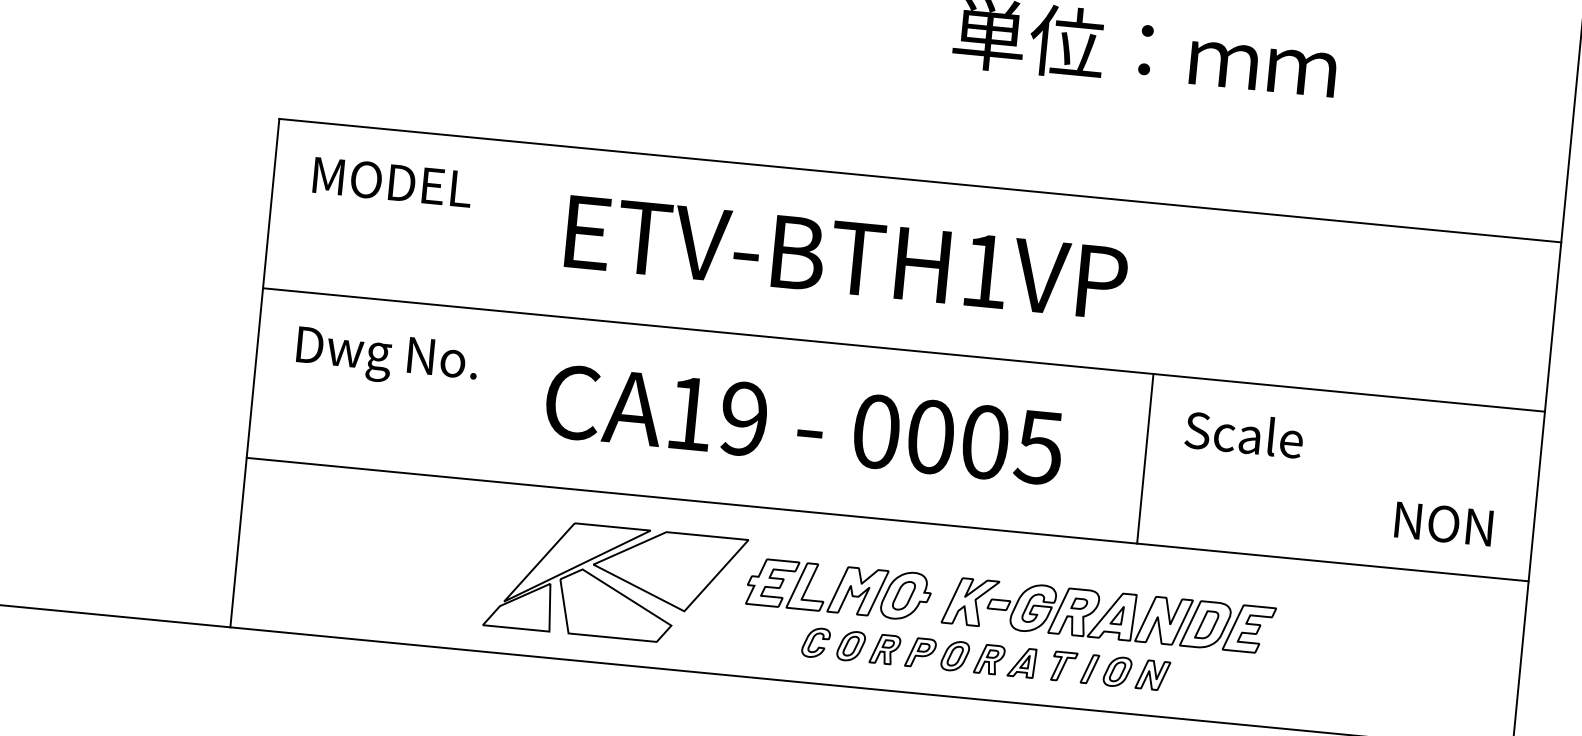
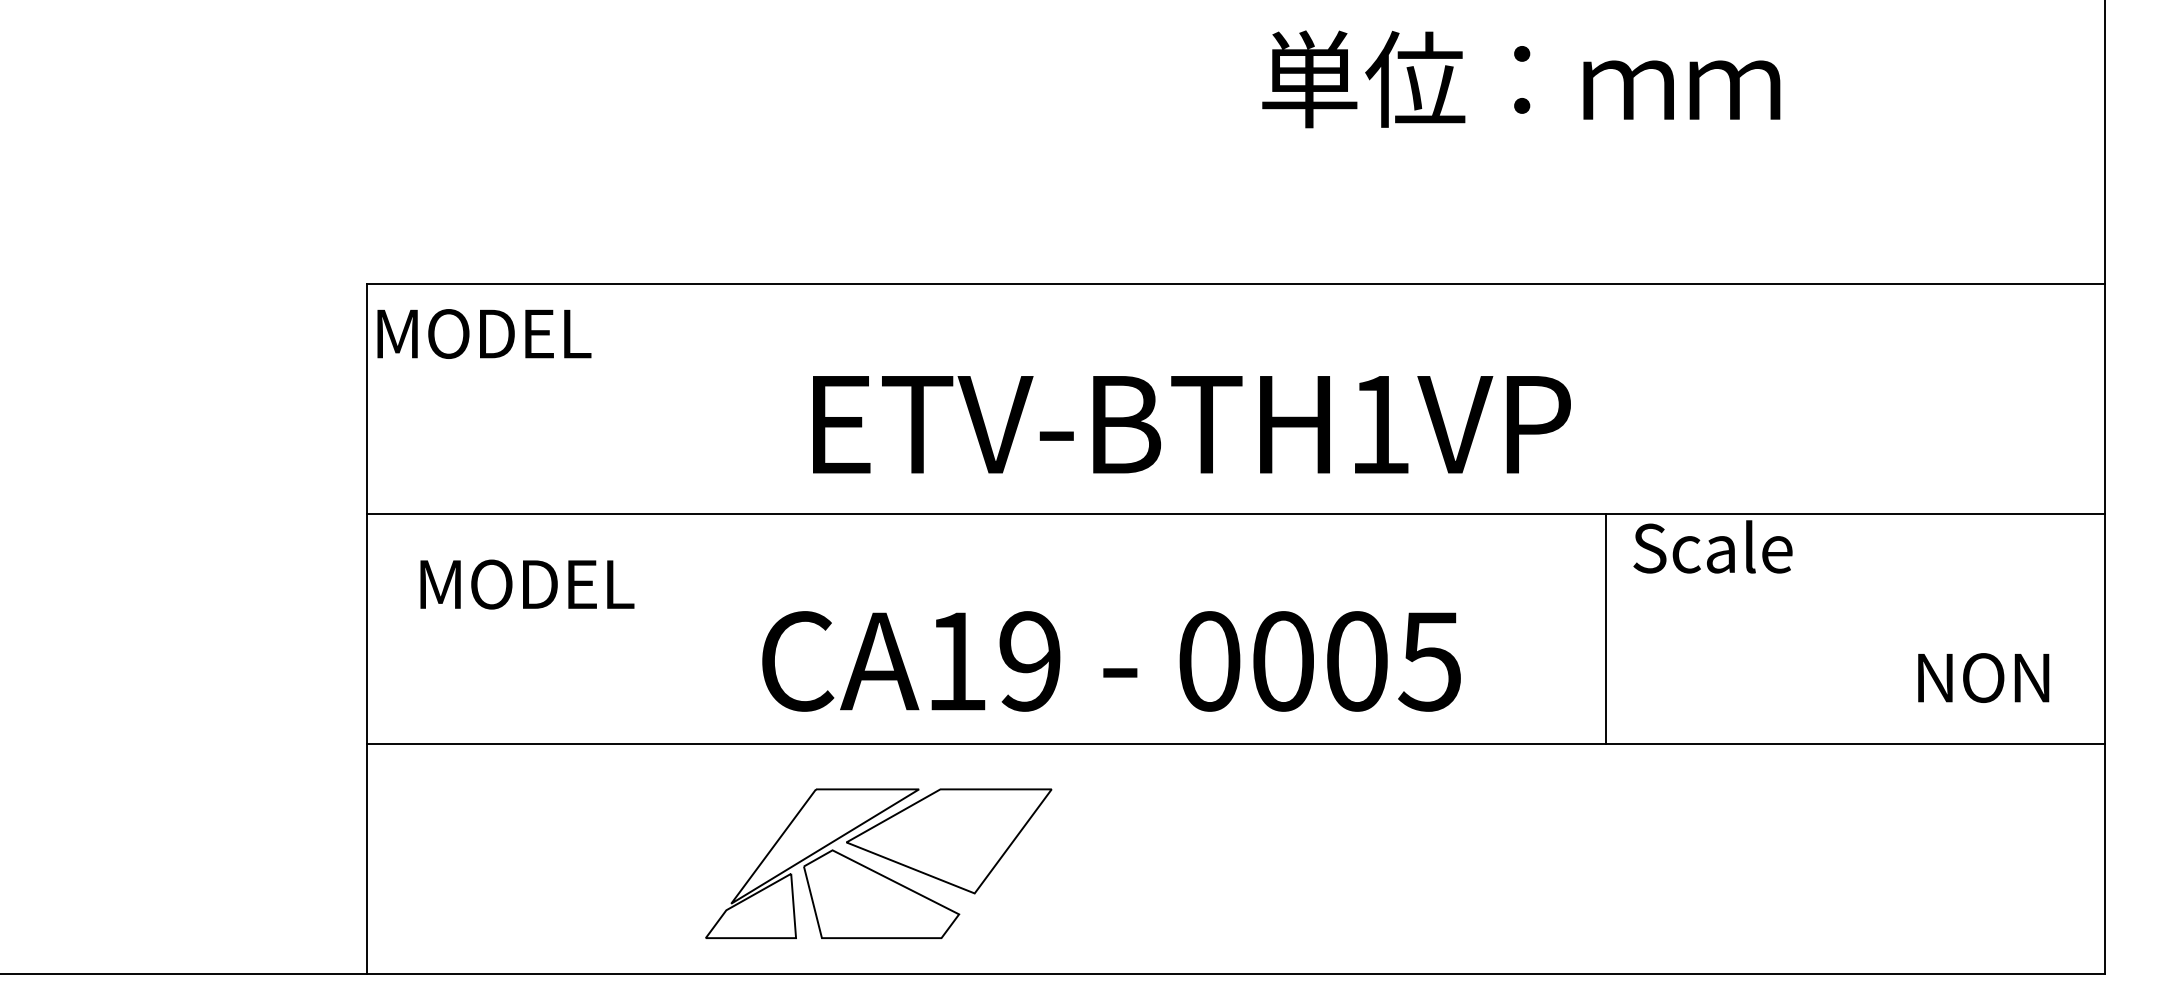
text: (392, 182) -> (484, 333), moved
text: (846, 257) -> (1191, 424), moved
text: (389, 358) -> (545, 592), Dwg No. -> MODEL
text: (804, 424) -> (1111, 661), moved
text: (1244, 433) -> (1712, 546), moved
line: (1145, 458) -> (1606, 628), moved
part: (1008, 629) -> (1412, 875), removed

